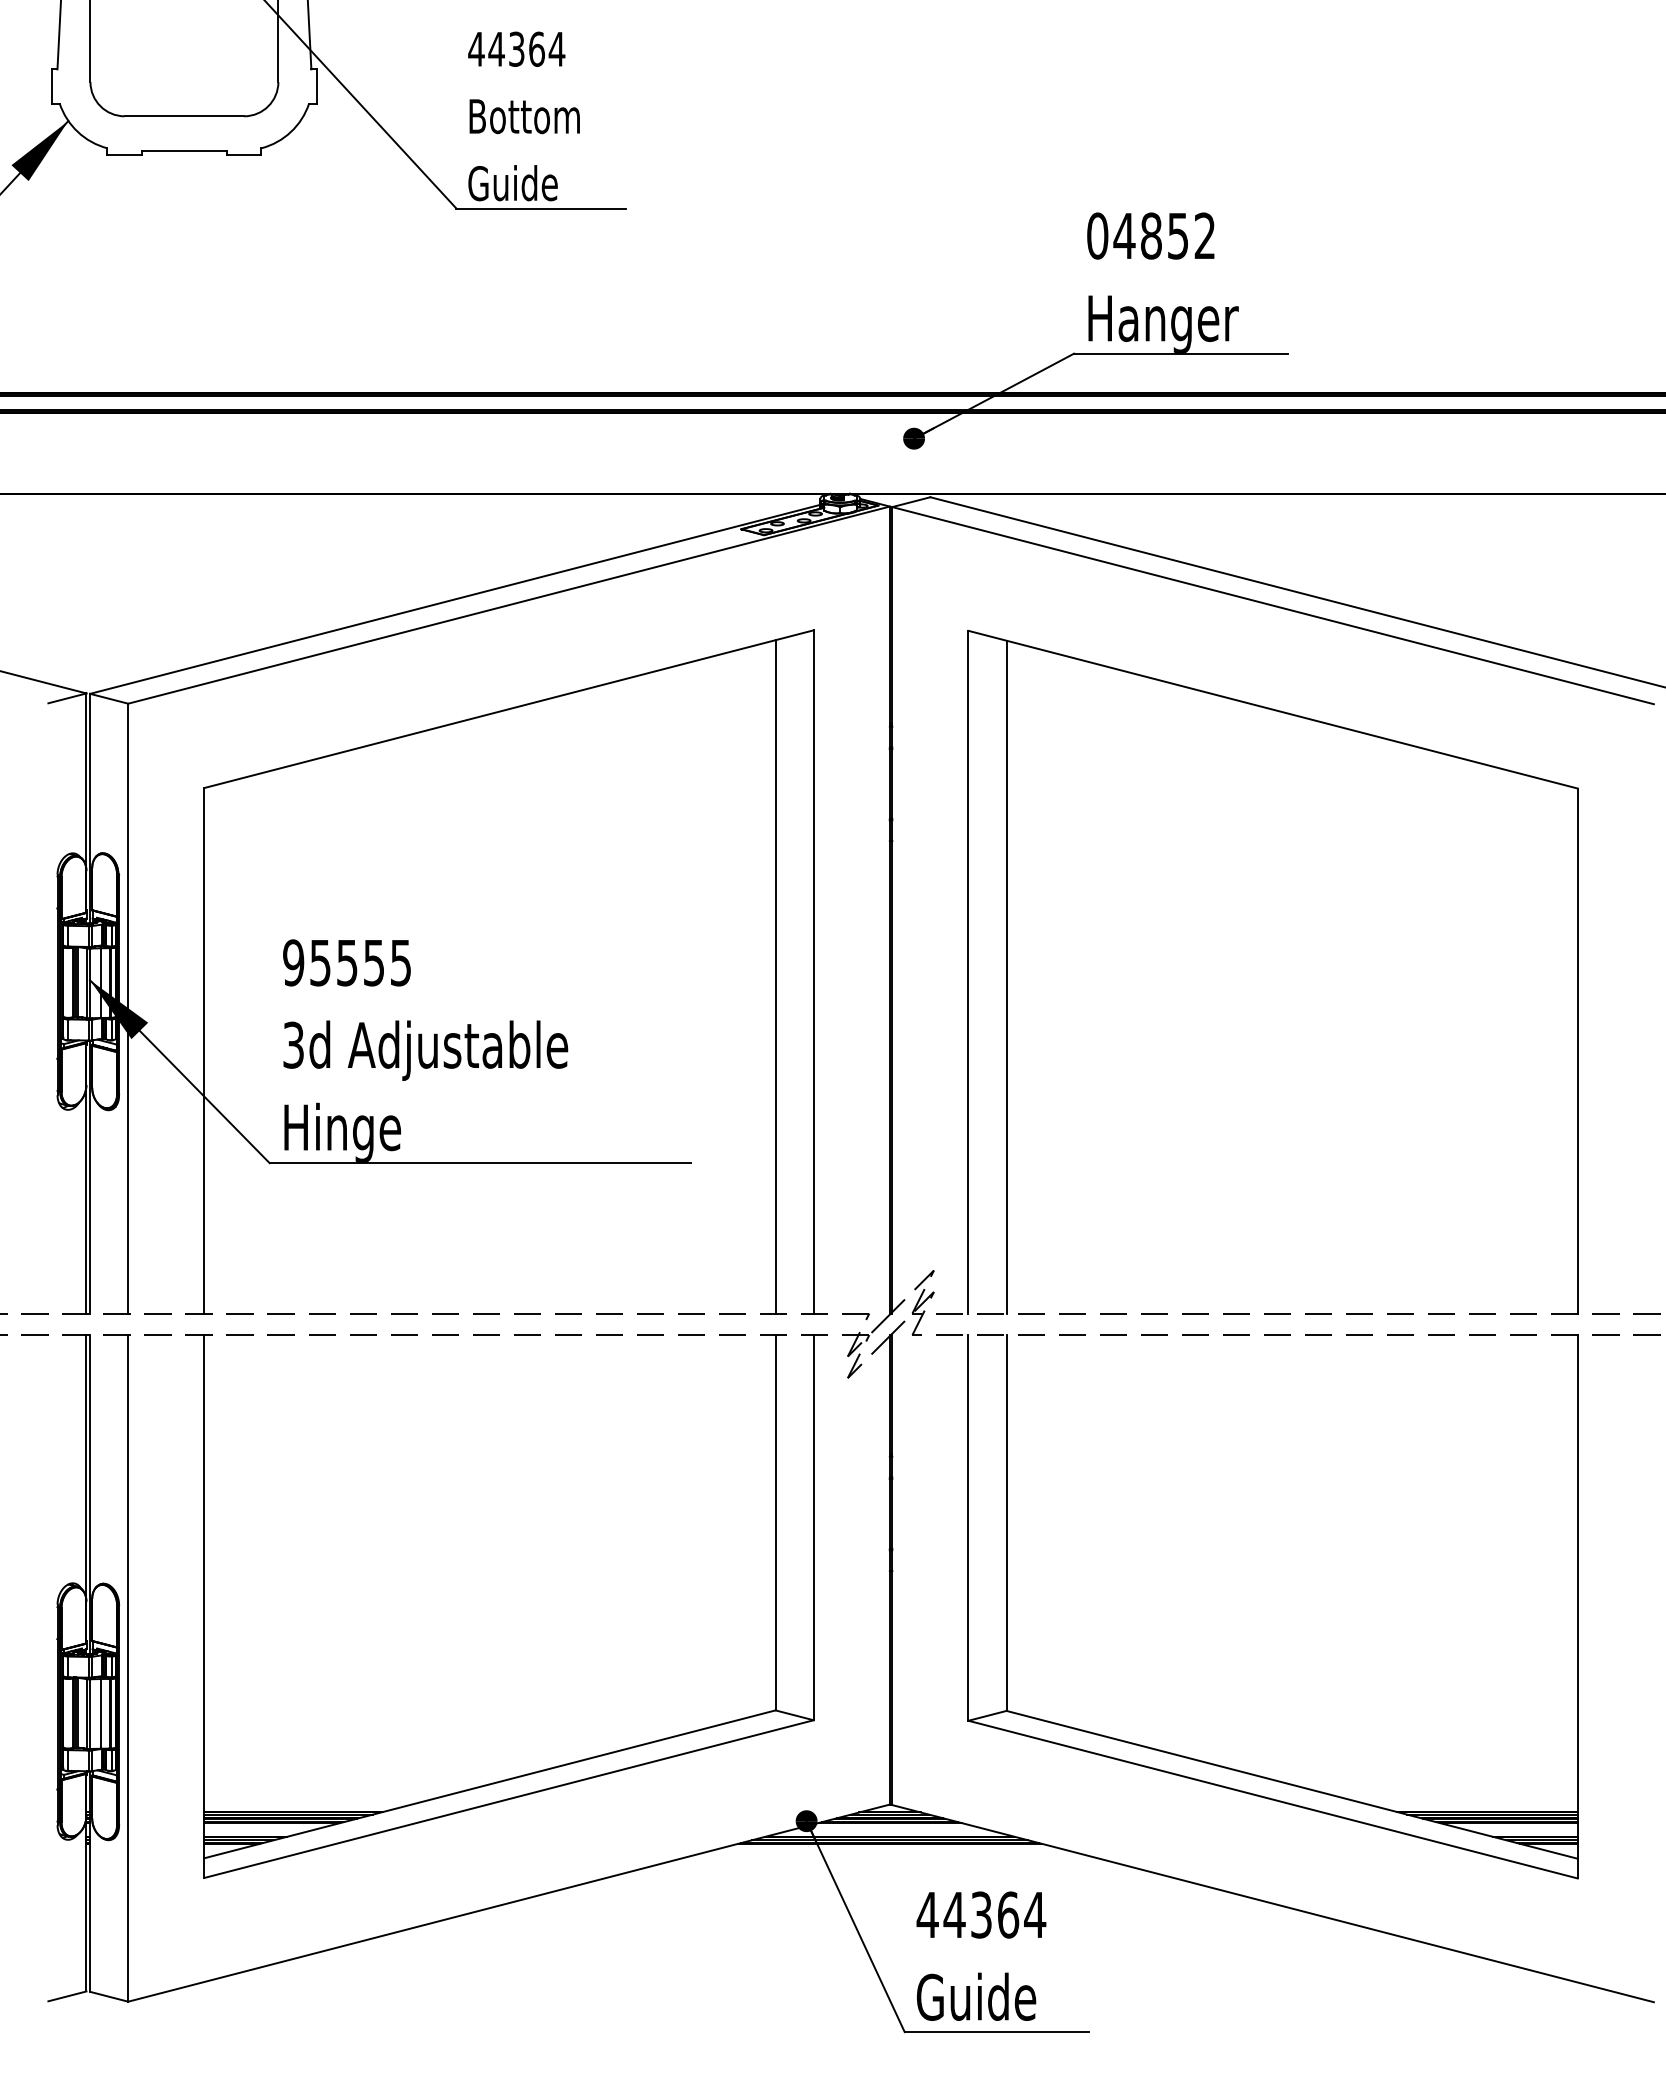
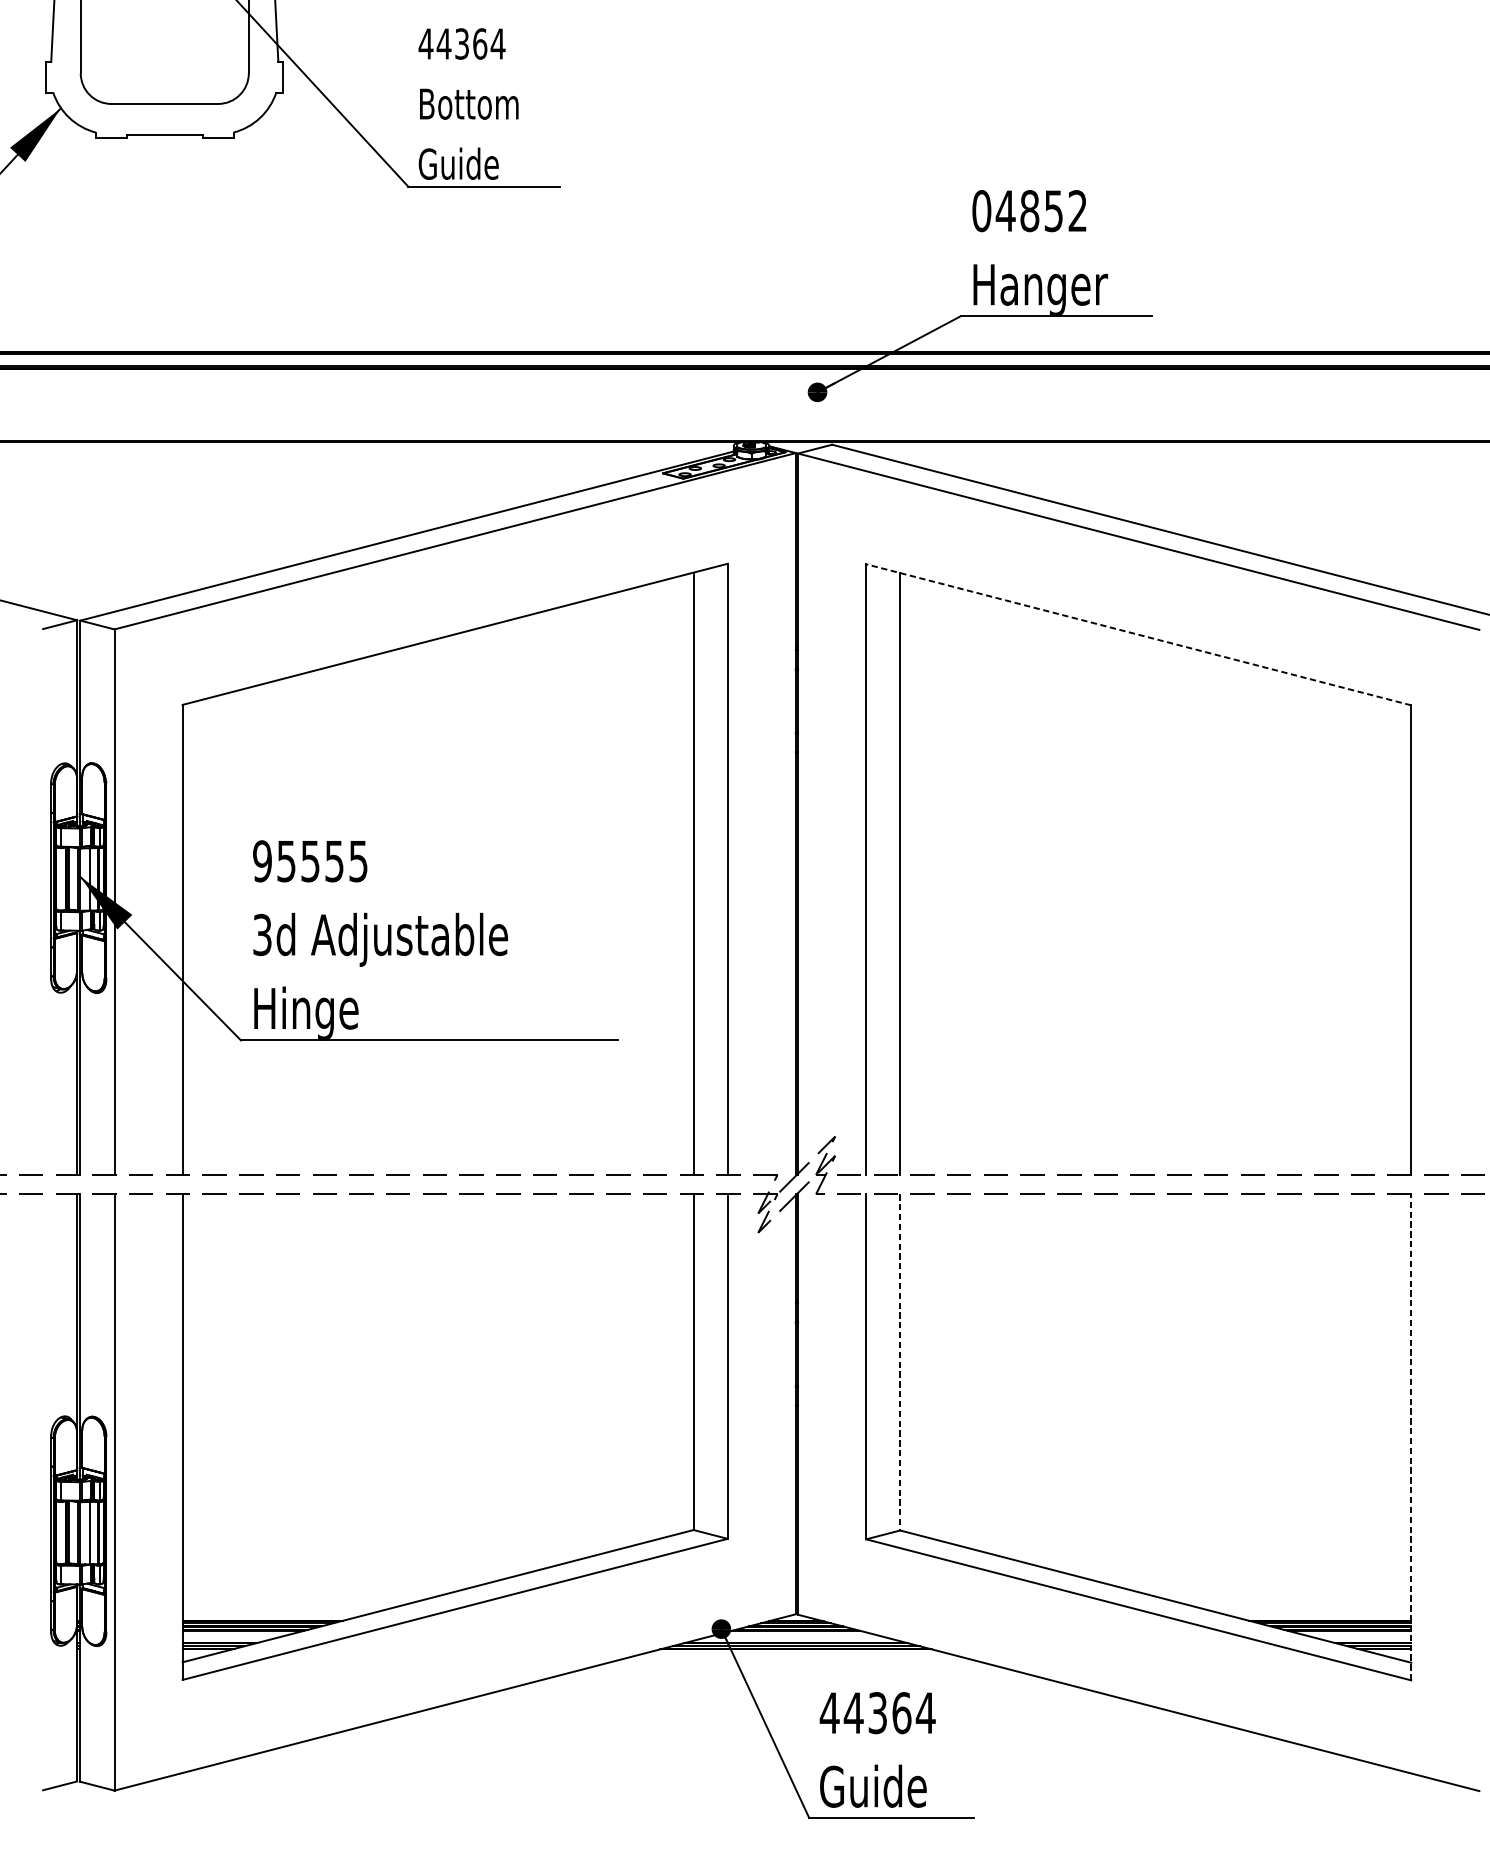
line: (1273, 709) -> (1139, 634), solid -> dashed
line: (1006, 1523) -> (900, 1362), solid -> dashed
line: (1577, 1606) -> (1411, 1437), solid -> dashed

